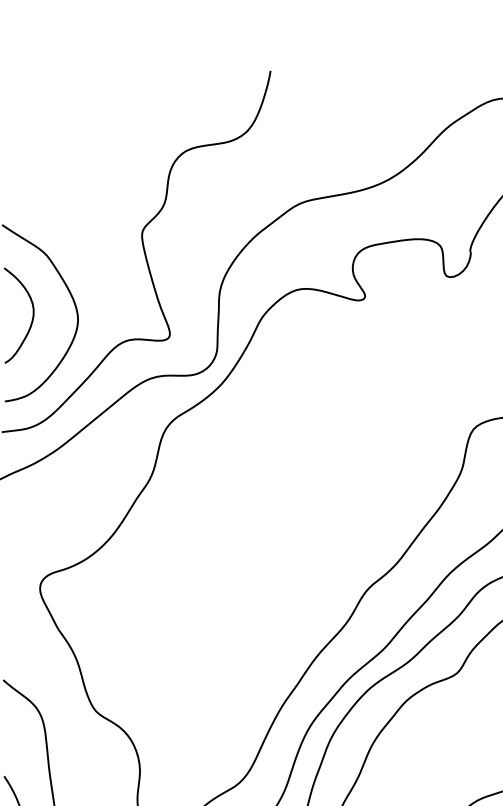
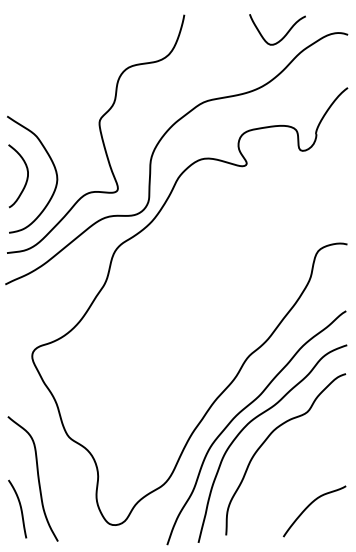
curve: (422, 102) -> (284, 35), added

